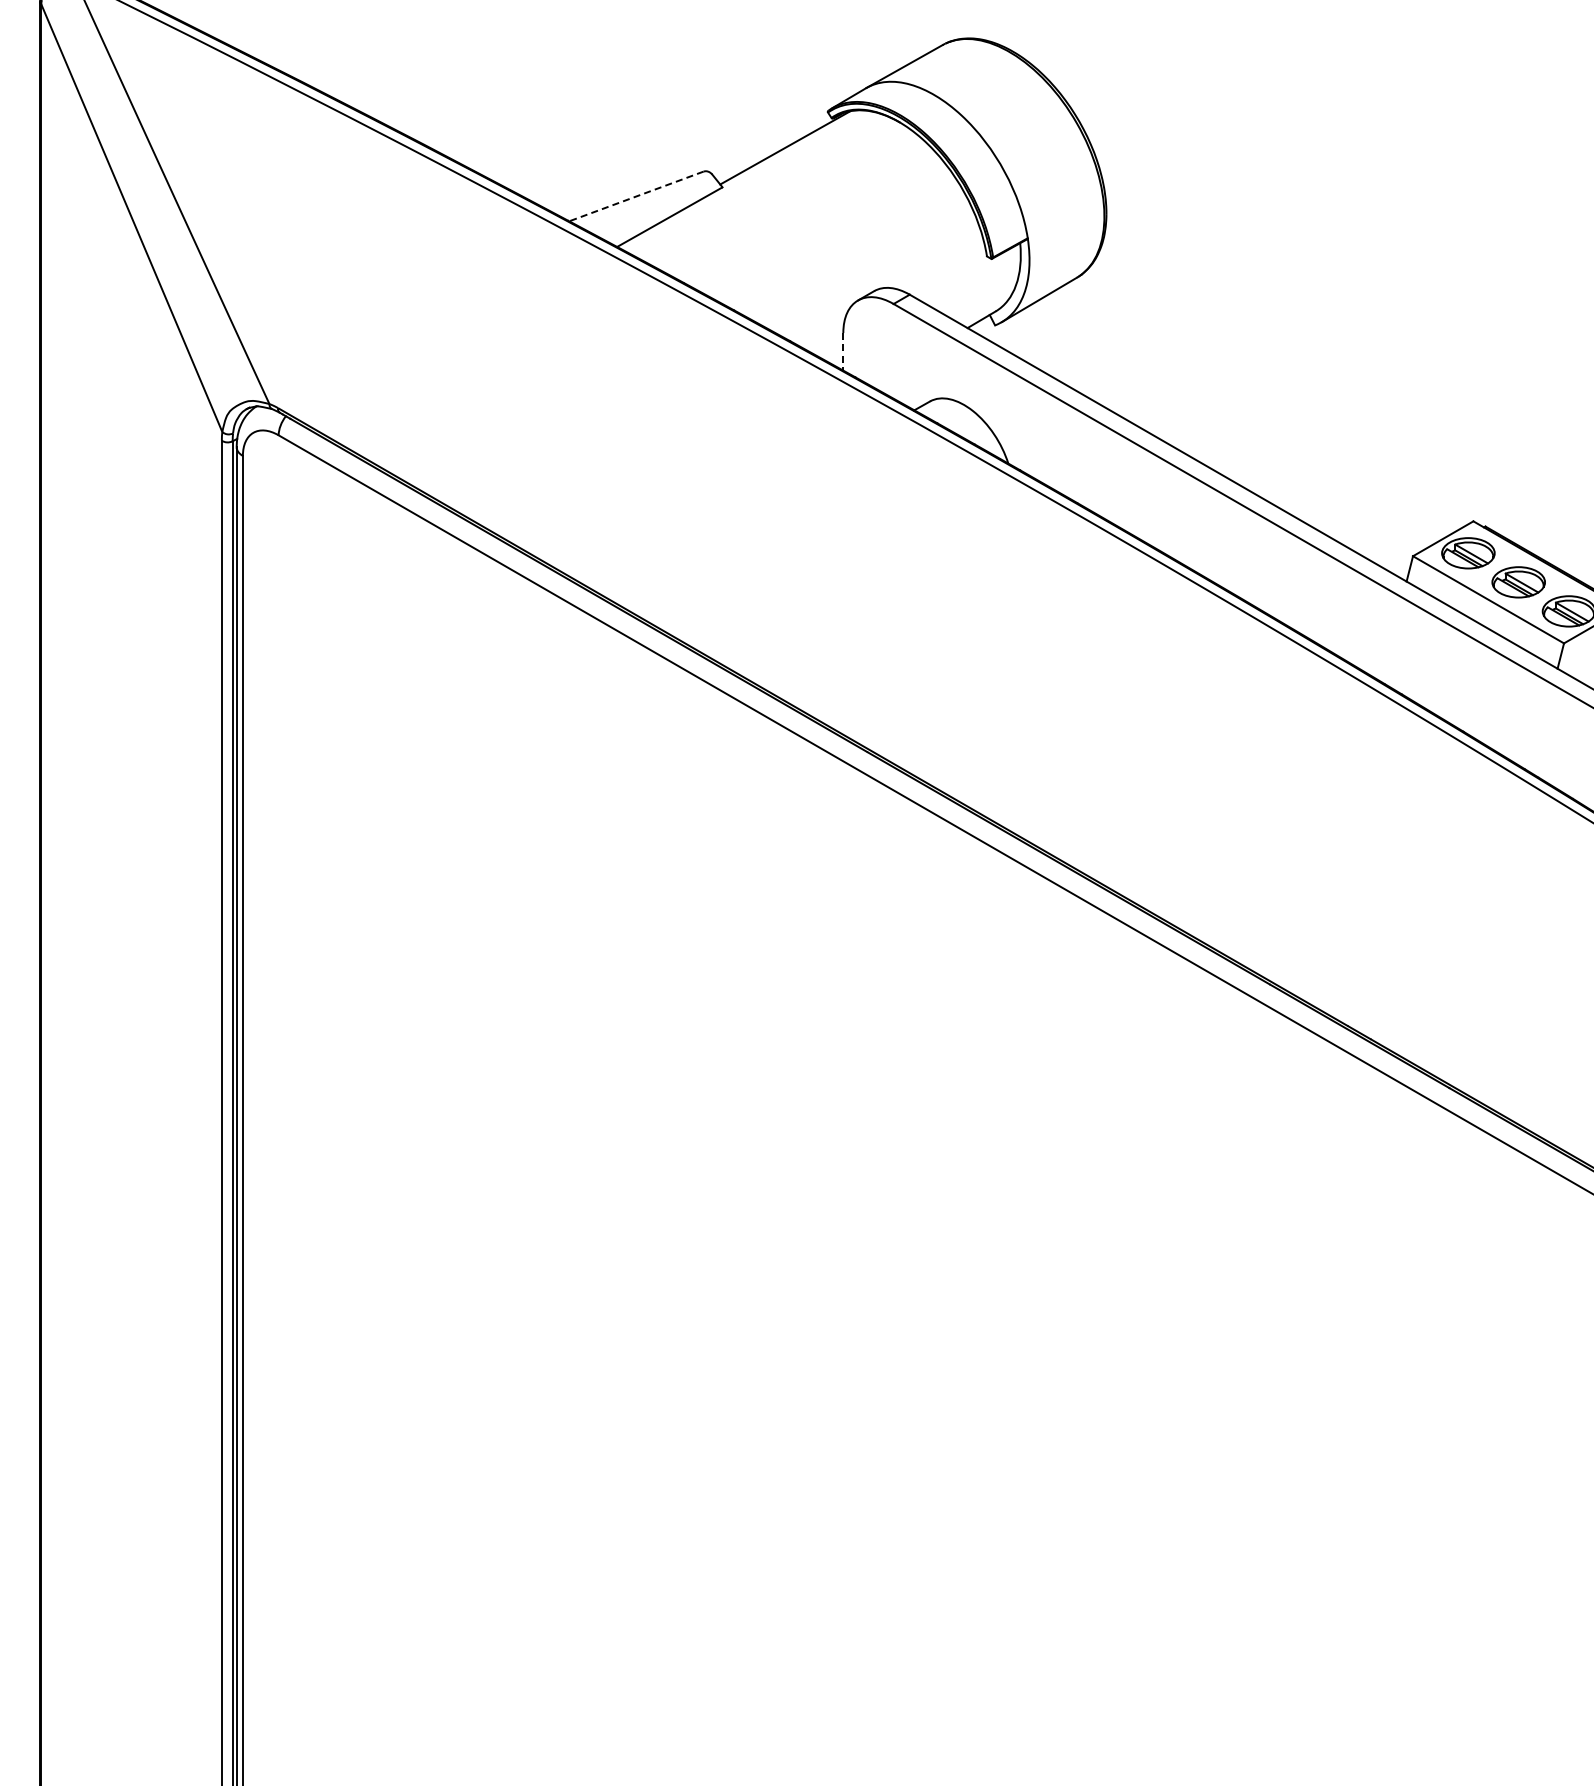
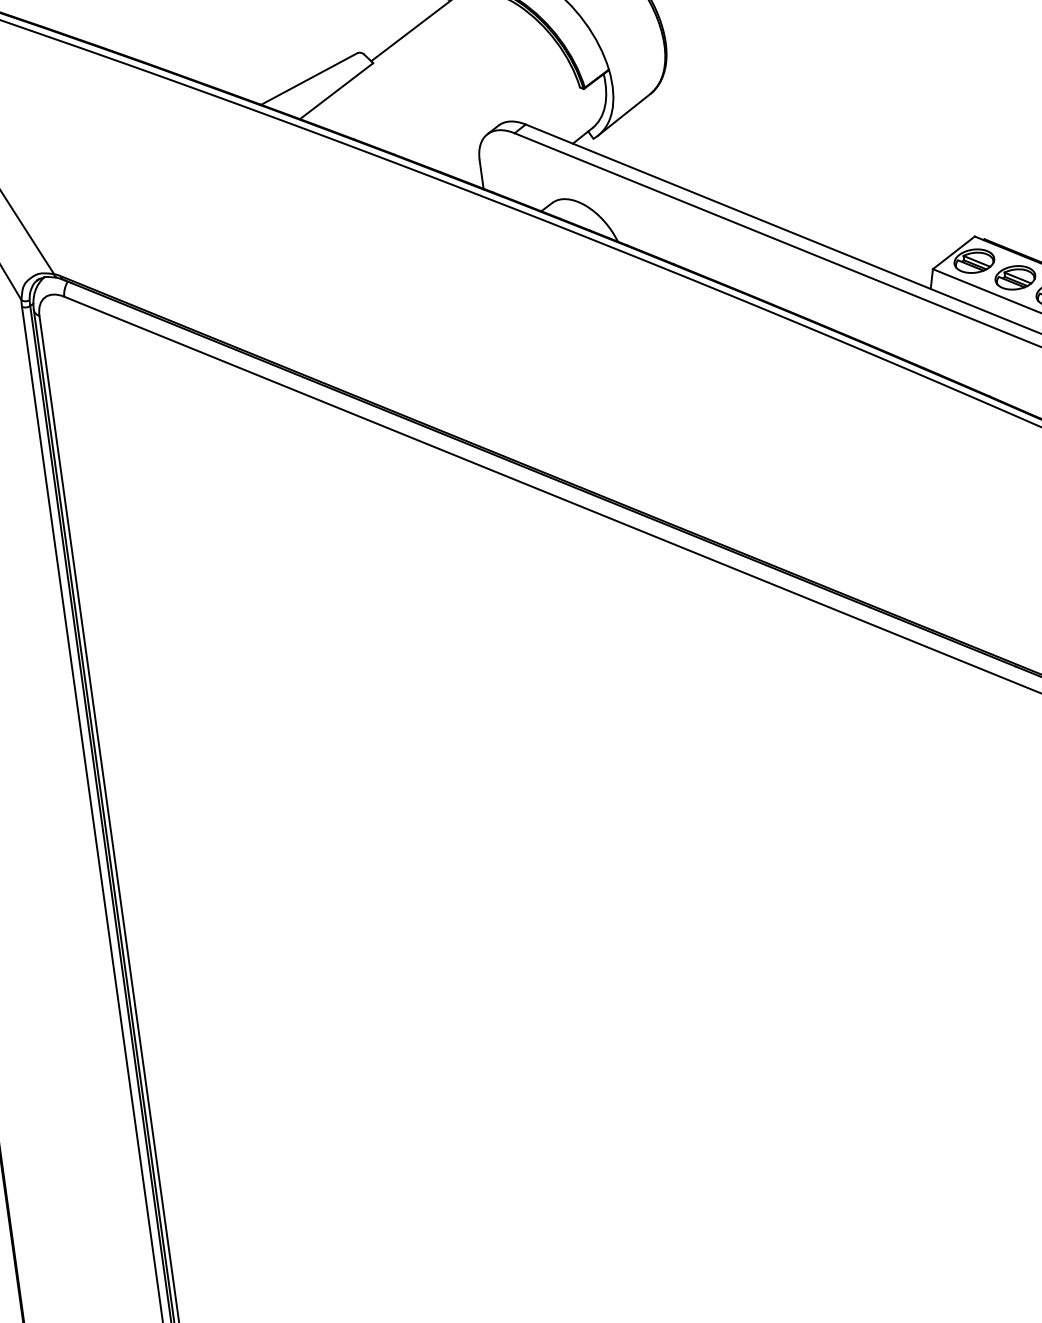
line: (635, 196) -> (308, 79), dashed -> solid
line: (843, 352) -> (481, 175), dashed -> solid

